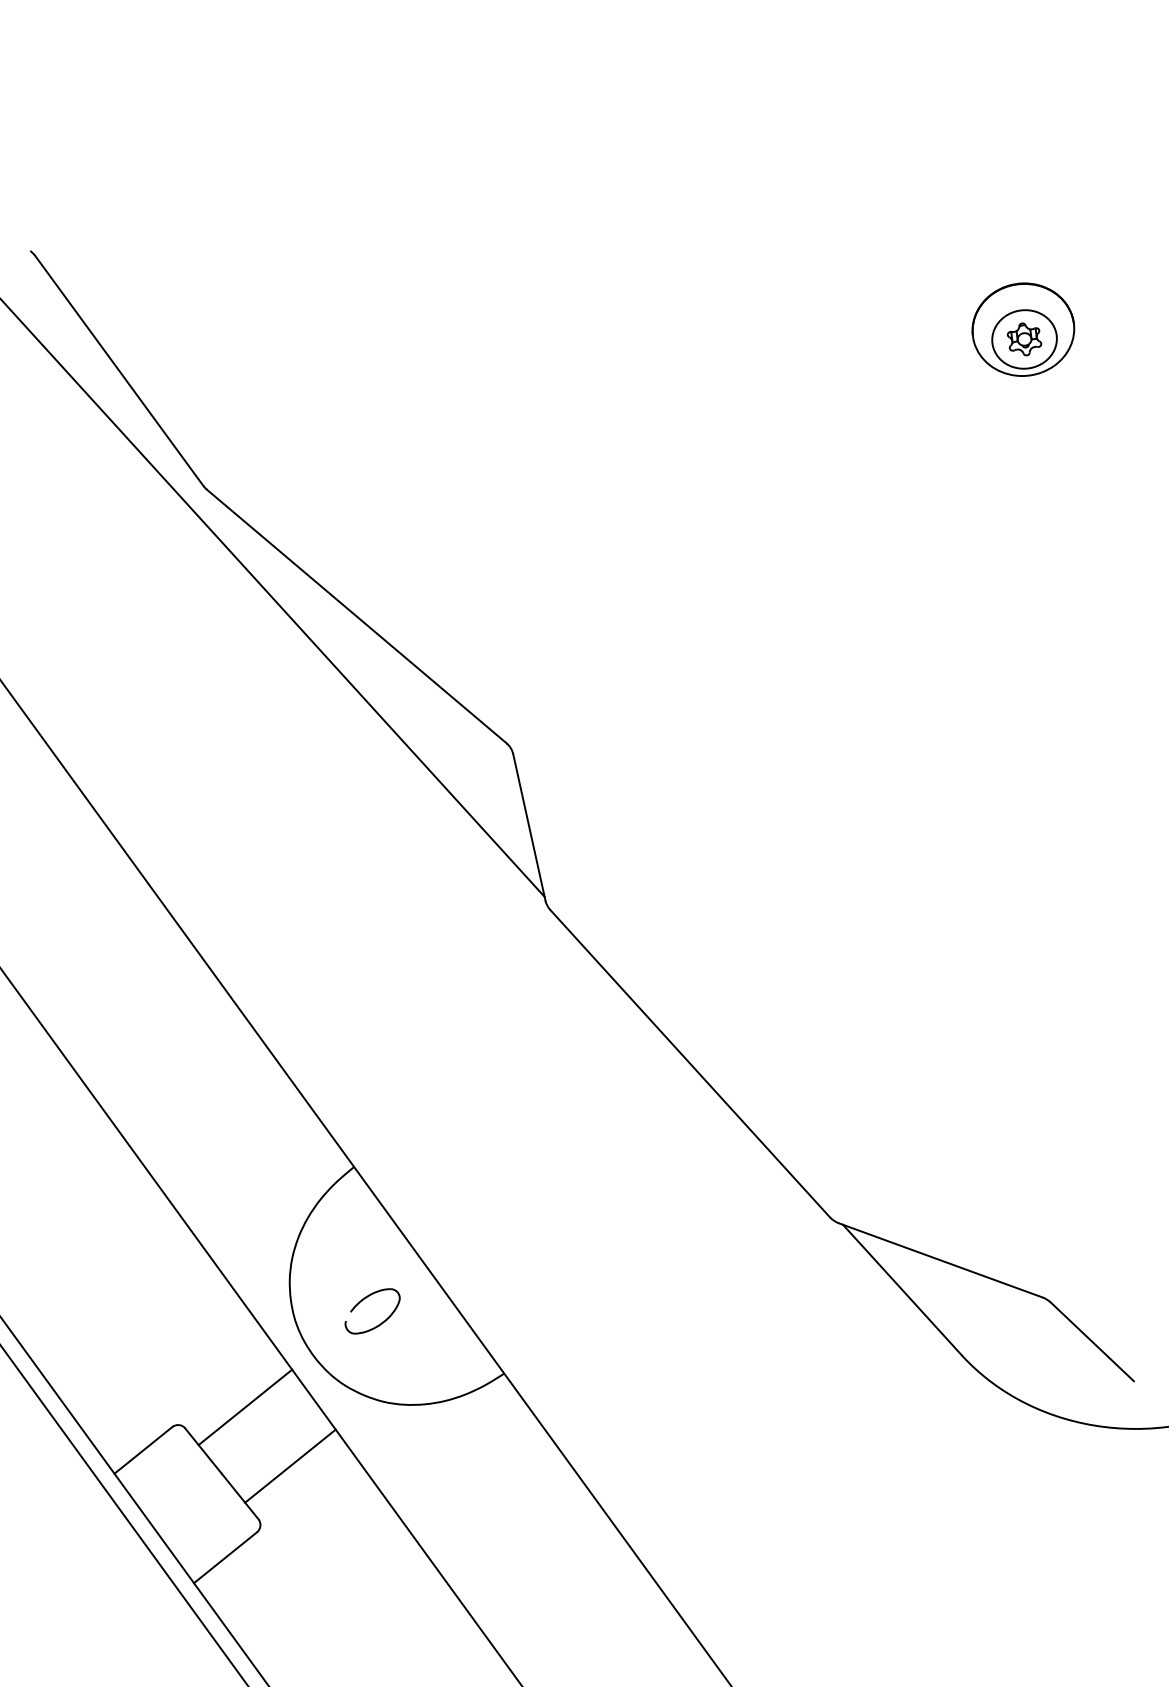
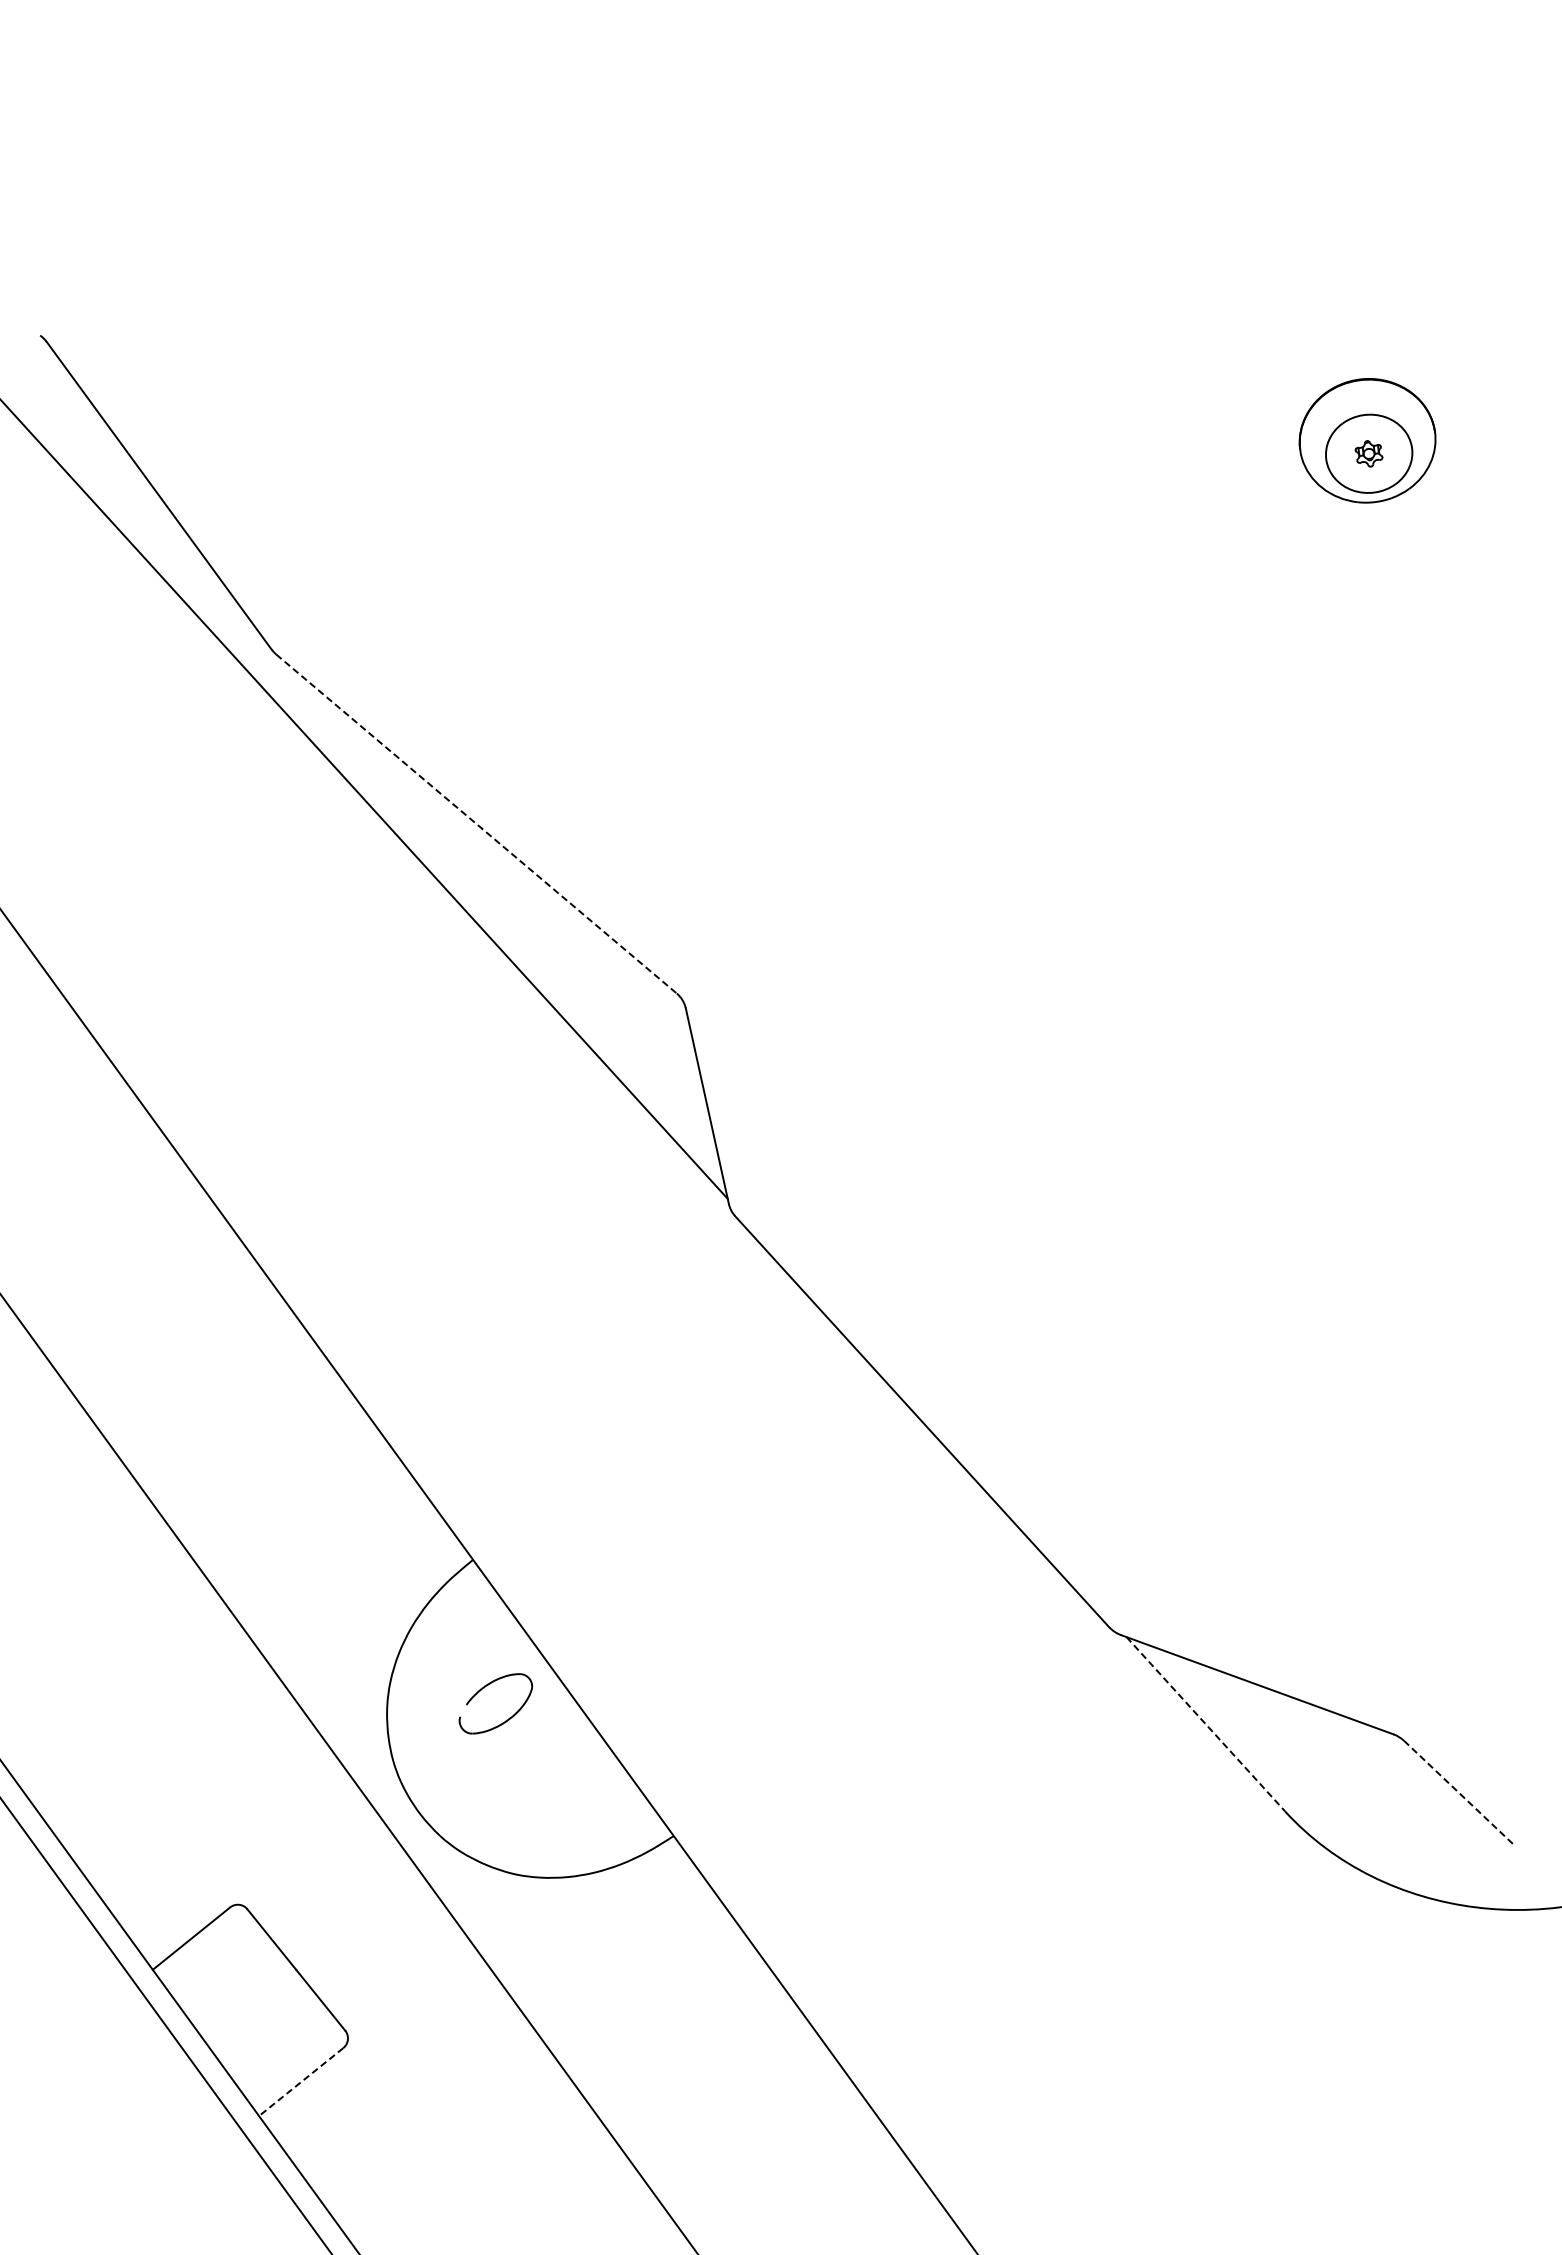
part: (1024, 339) -> (1368, 453), size x0.6
line: (356, 616) -> (476, 824), solid -> dashed
line: (902, 1290) -> (1205, 1724), solid -> dashed
part: (364, 1299) -> (484, 1688), moved
line: (1092, 1341) -> (1459, 1793), solid -> dashed
line: (245, 1406) -> (327, 1880), removed
line: (290, 1466) -> (387, 1959), removed
line: (224, 1558) -> (300, 2082), solid -> dashed

